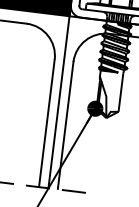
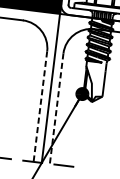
line: (46, 123) -> (40, 106), solid -> dashed
line: (65, 125) -> (56, 108), solid -> dashed

